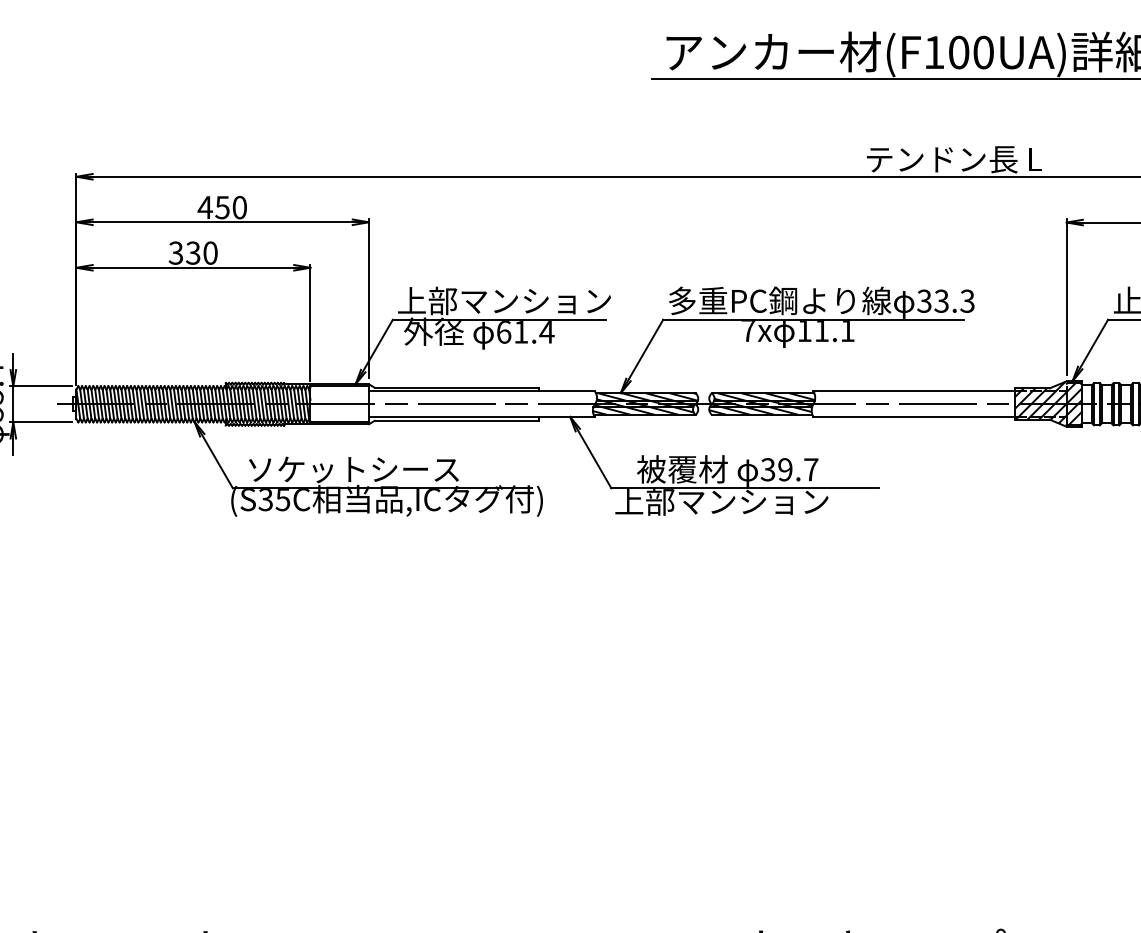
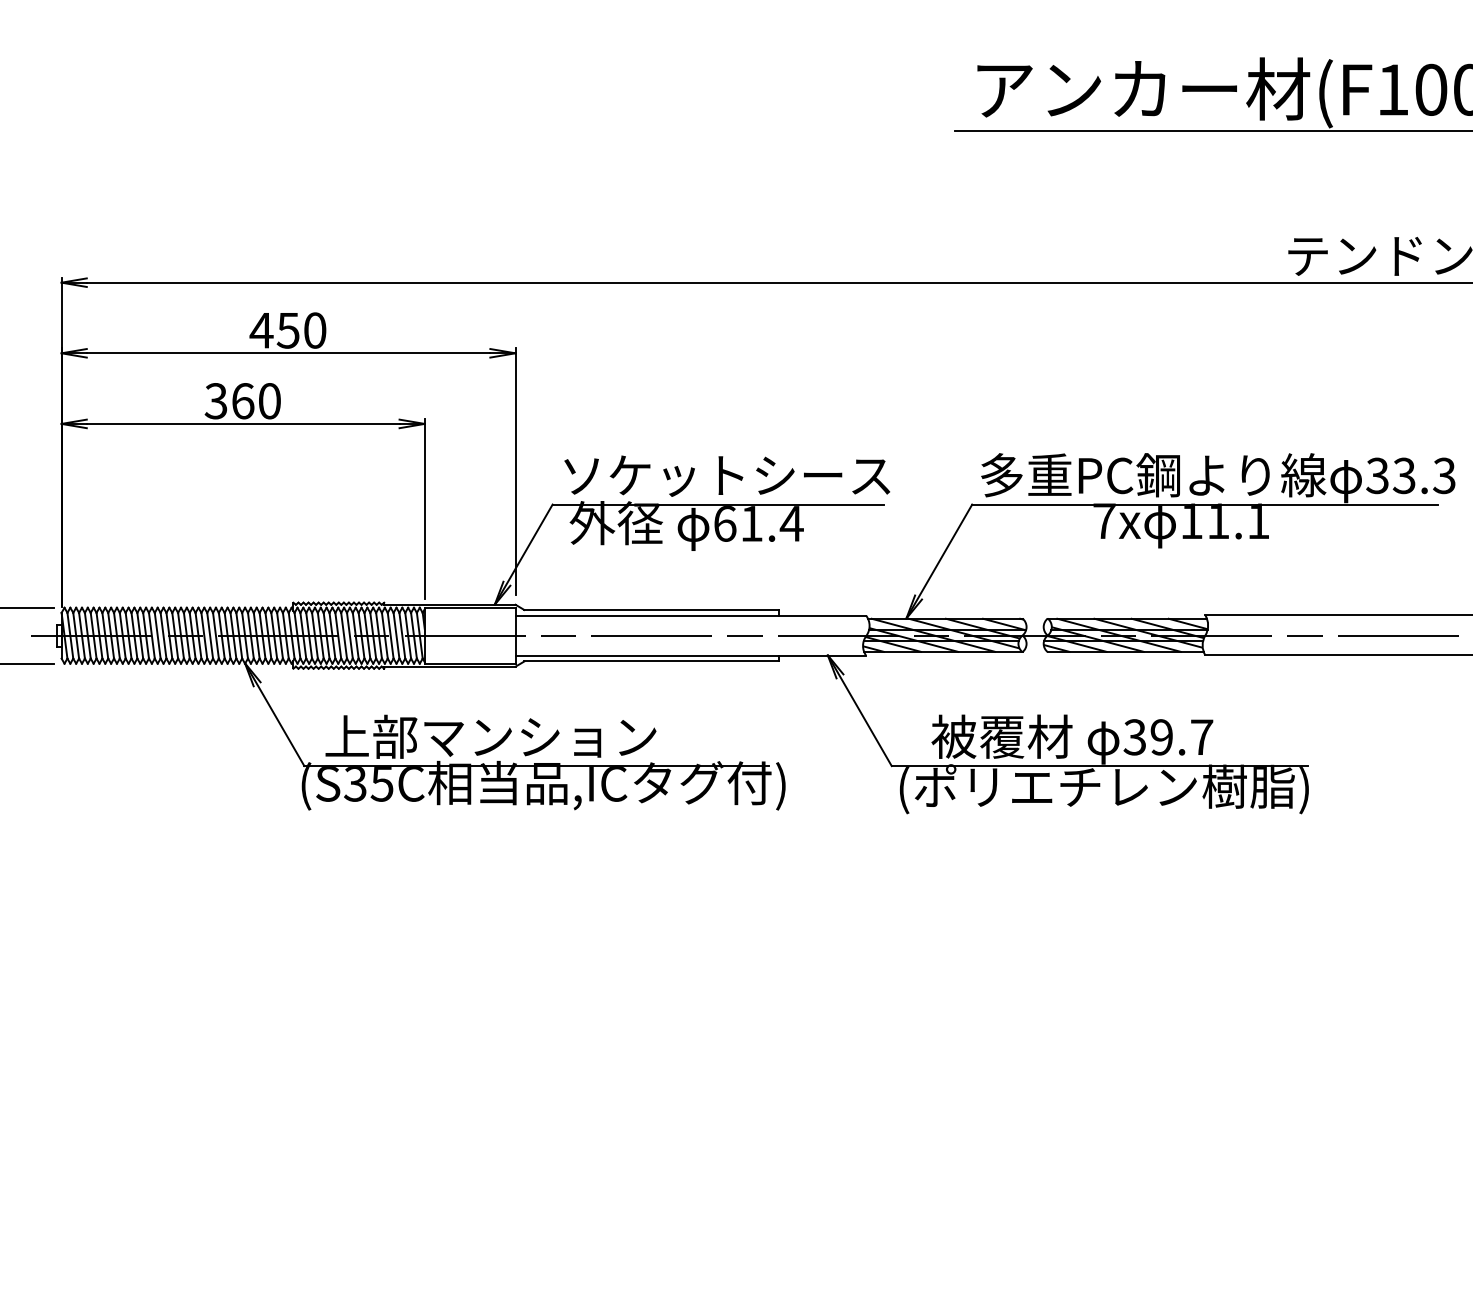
text: (193, 252) -> (243, 400), 330 -> 360
text: (504, 300) -> (725, 474), 上部マンション -> ソケットシース
text: (352, 469) -> (490, 736), ソケットシース -> 上部マンション
text: (747, 504) -> (1103, 791), 上部マンション -> (ポリエチレン樹脂)

